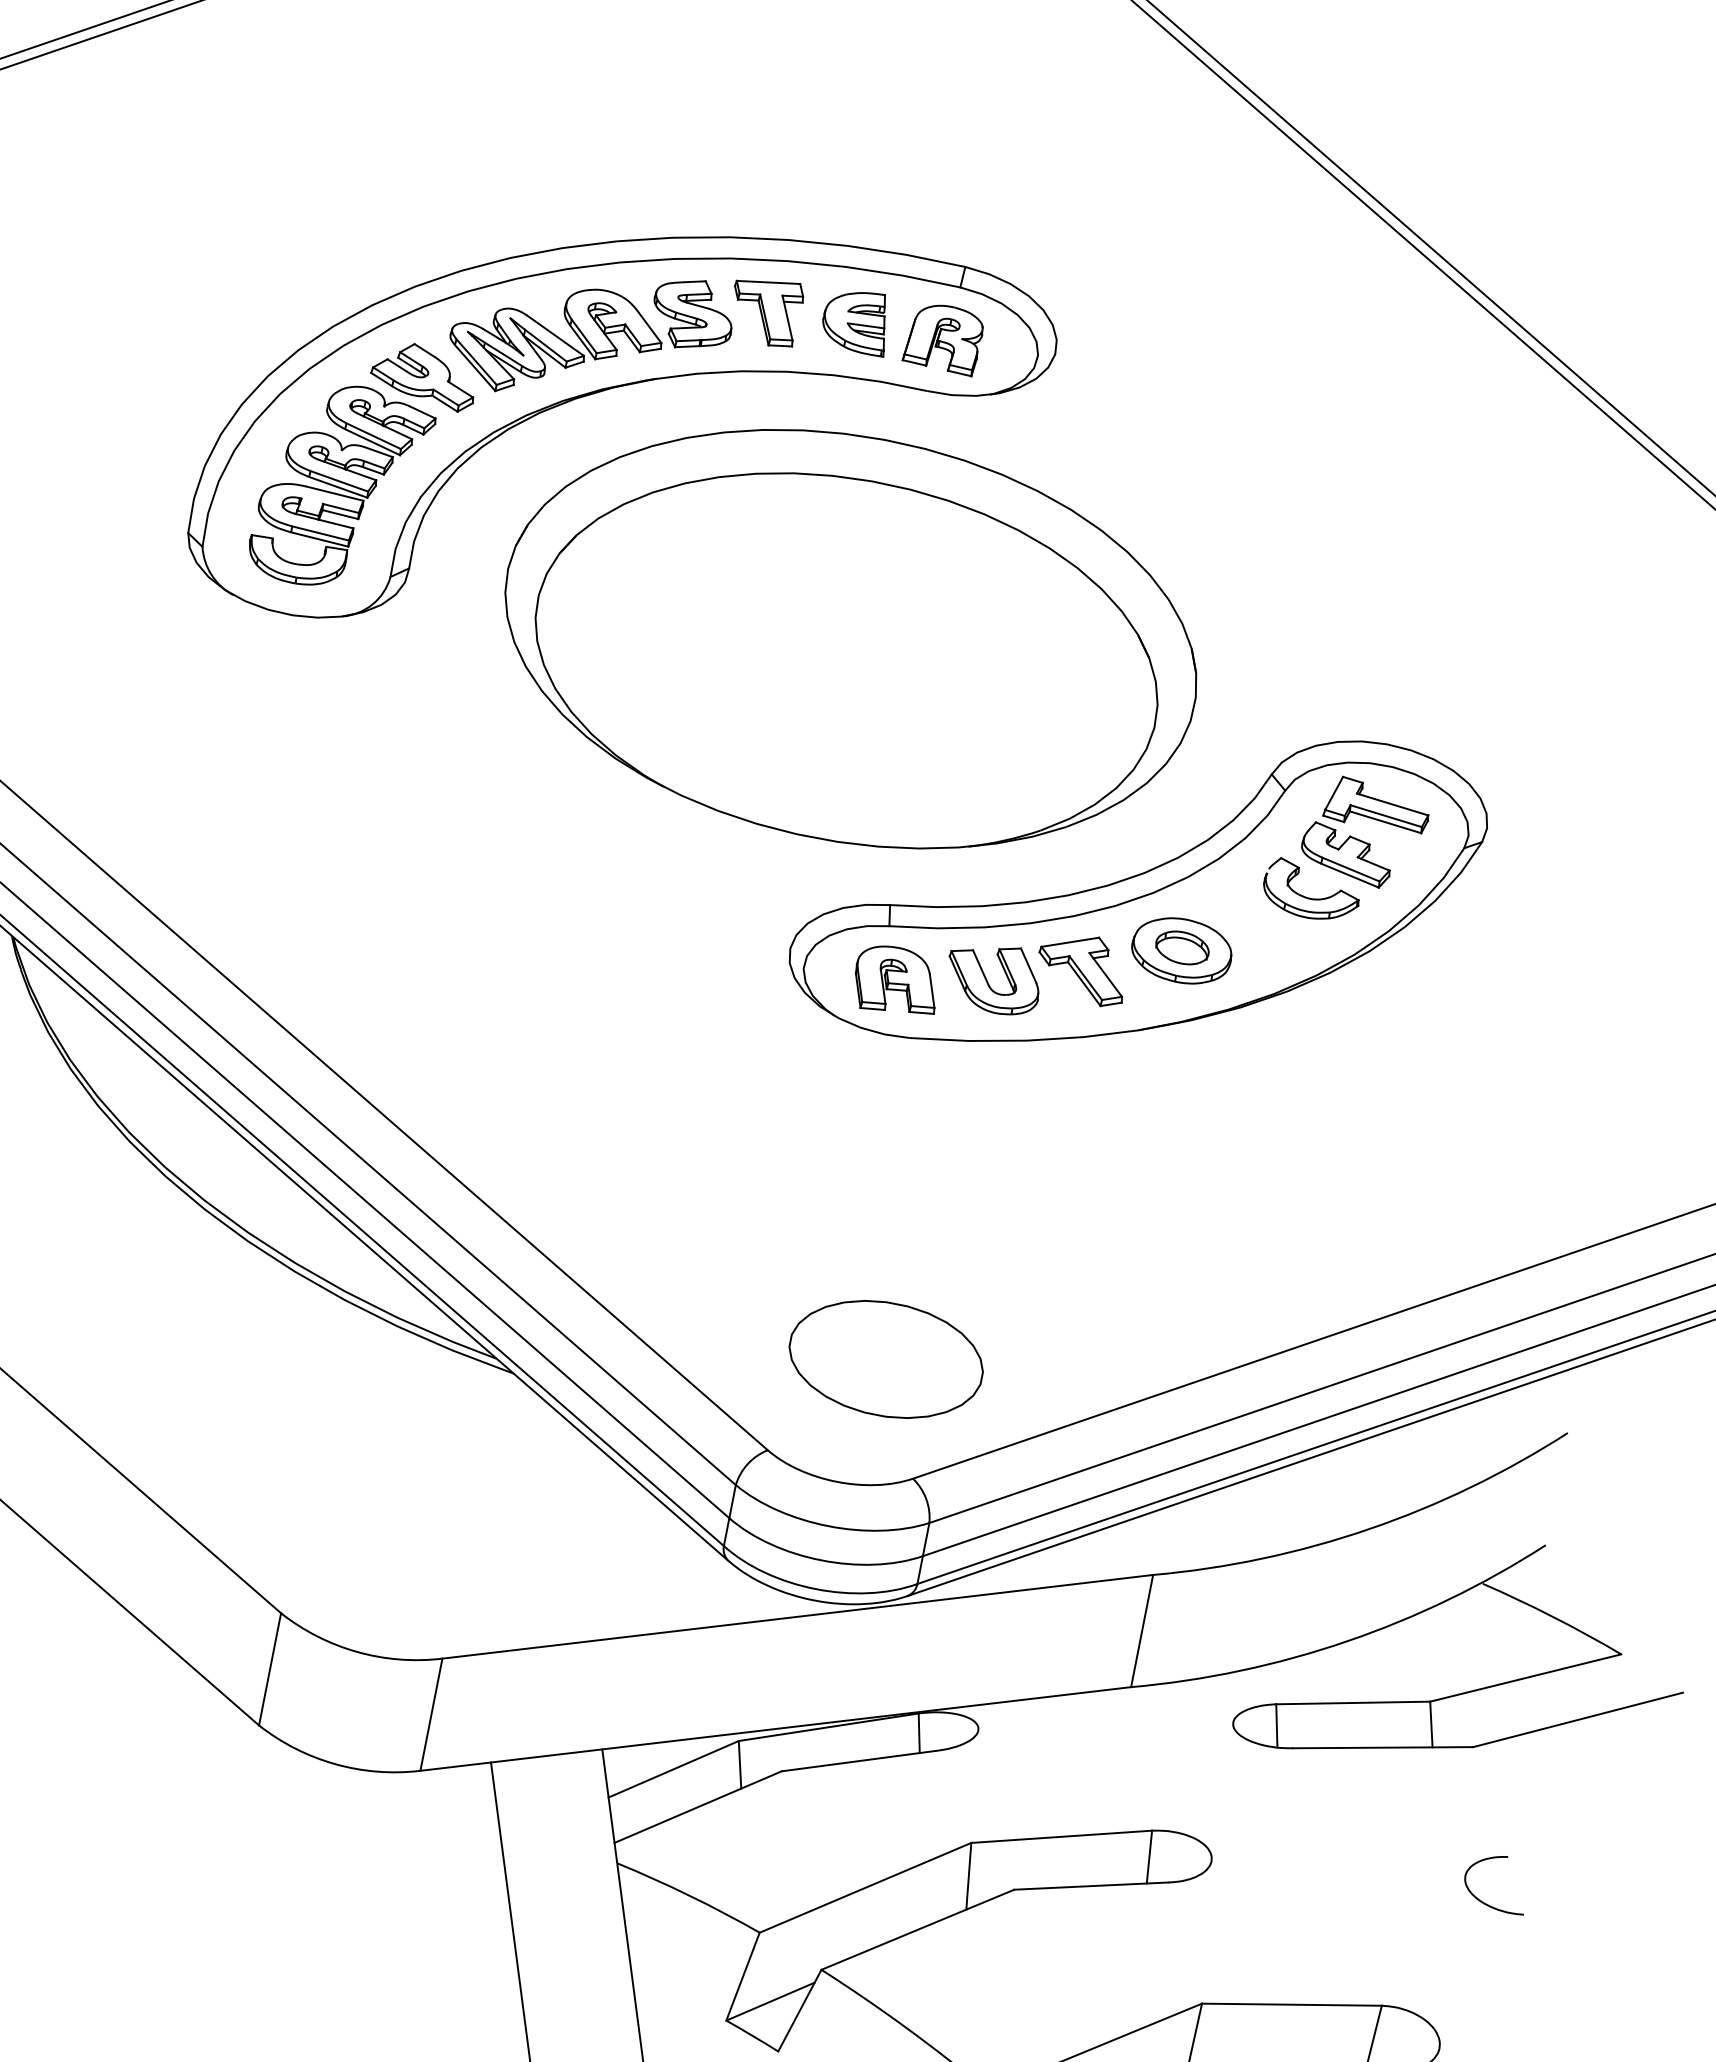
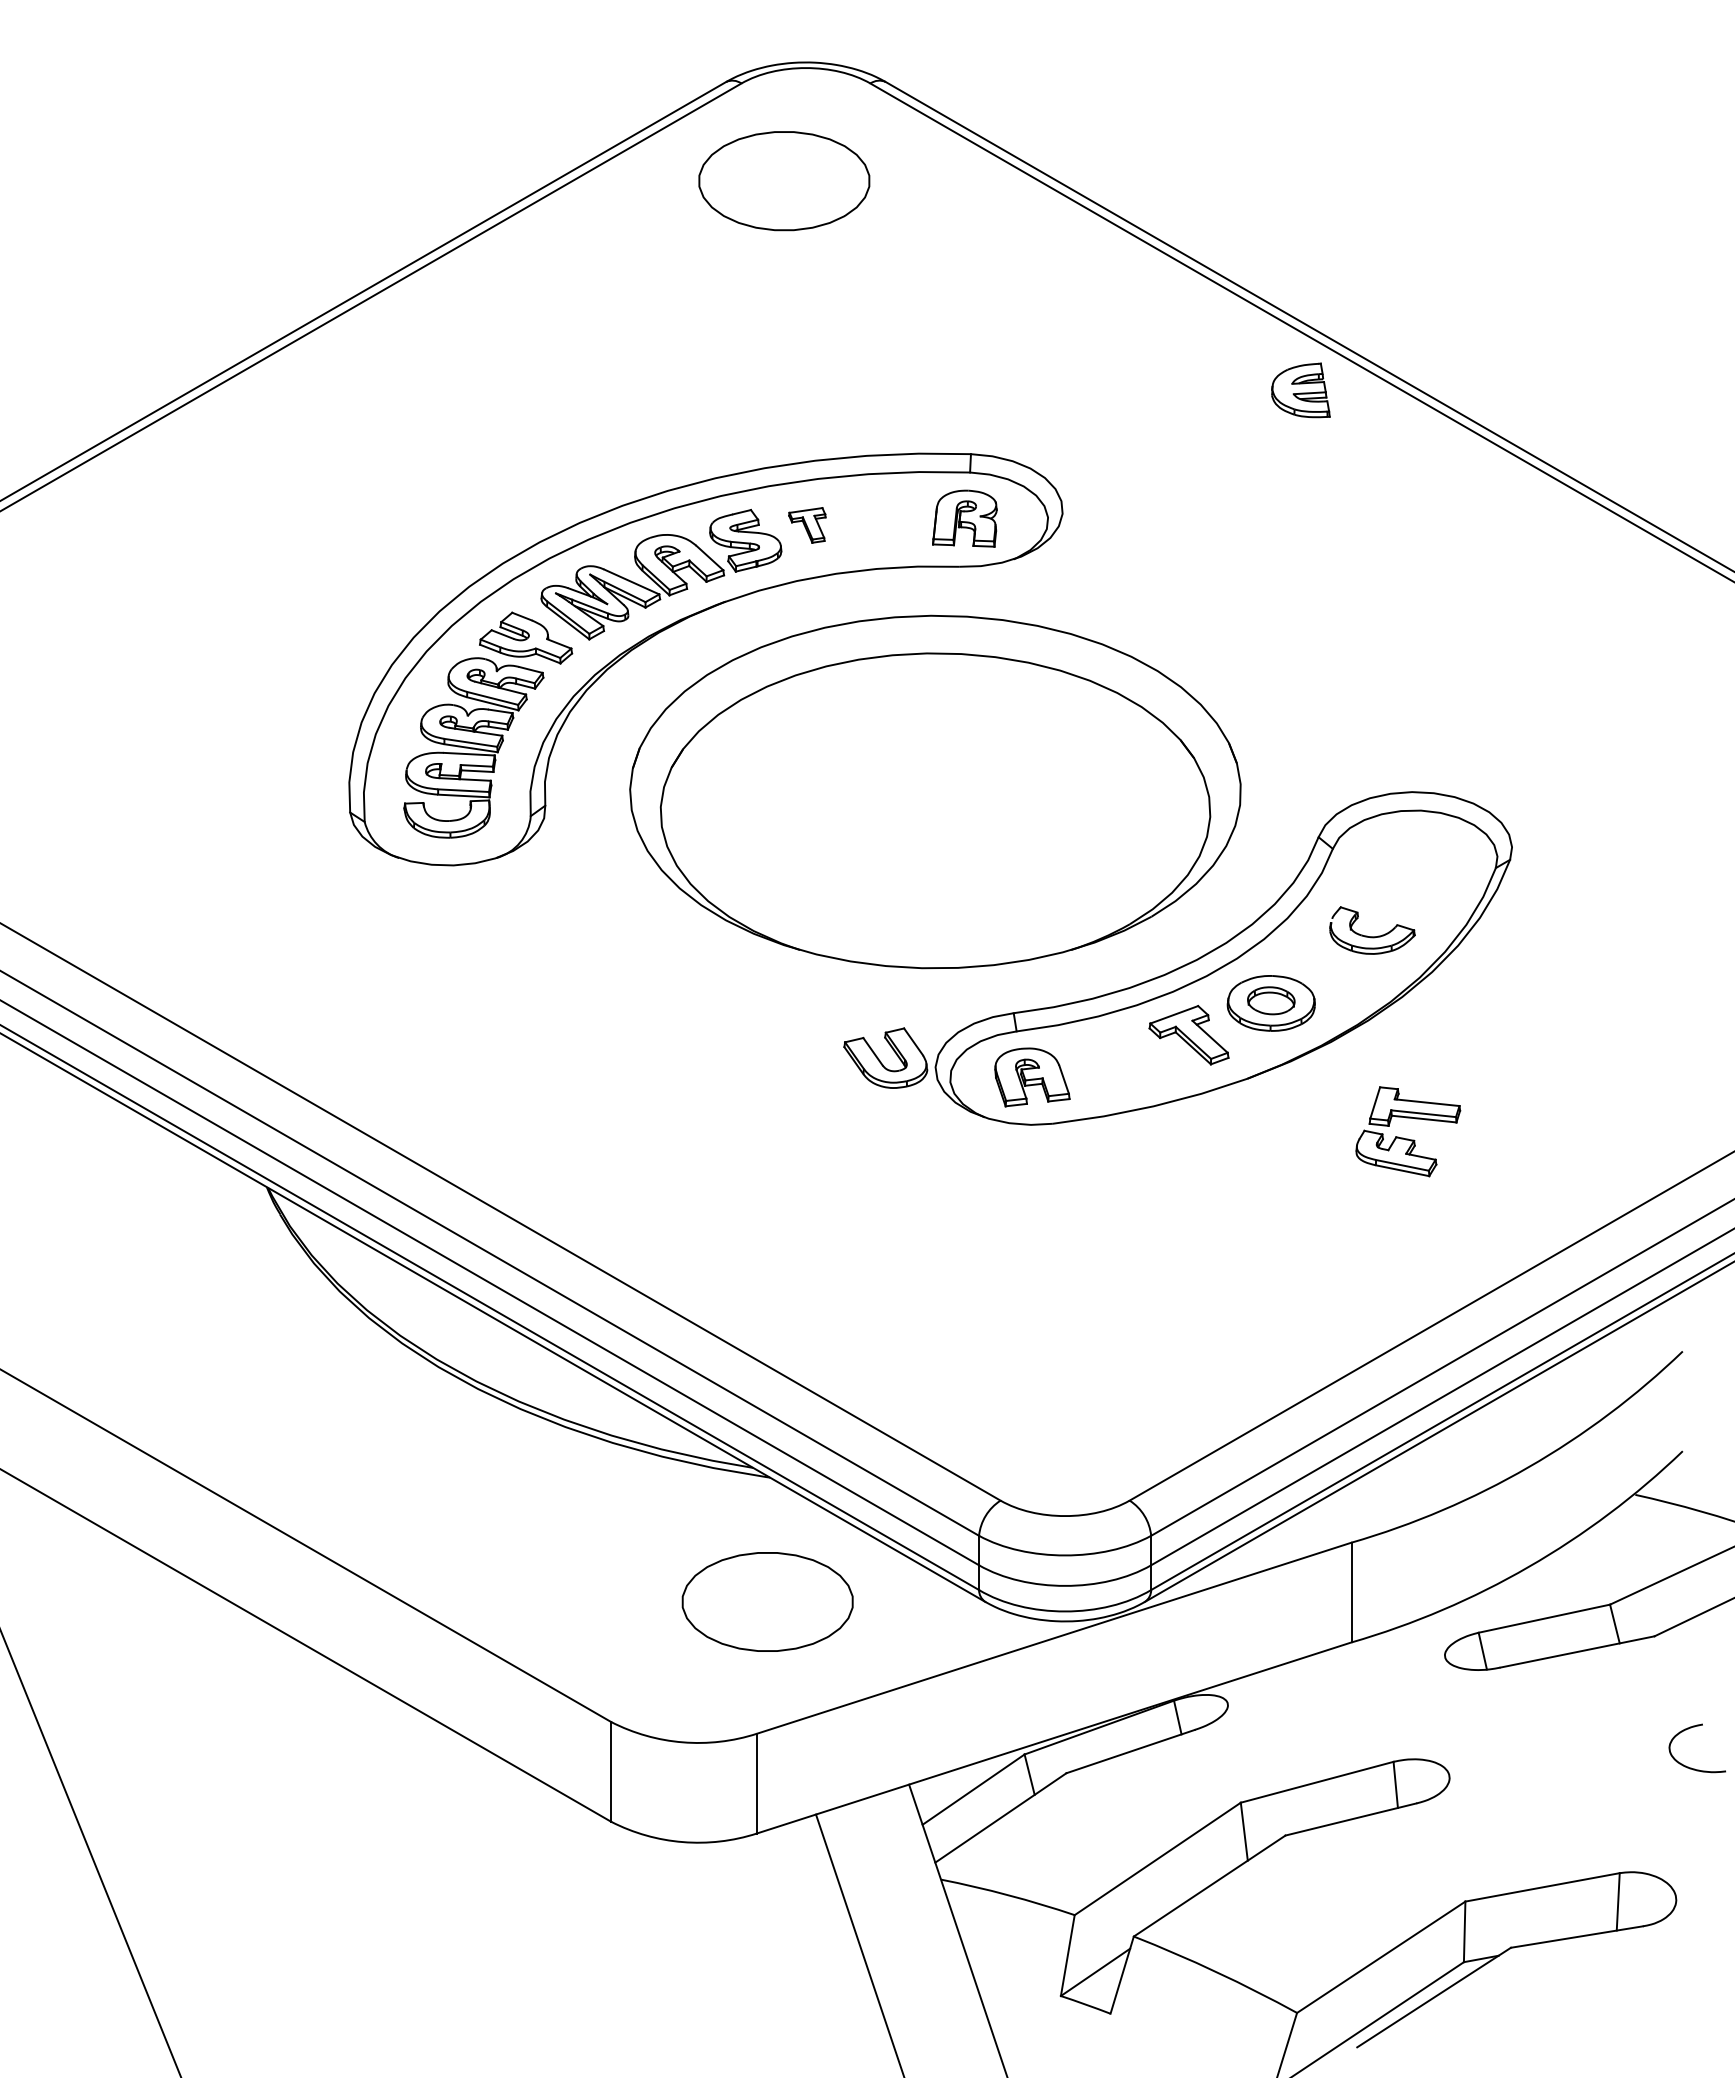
part: (765, 311) -> (807, 525), size x0.6
part: (856, 320) -> (1300, 390), moved
part: (1363, 840) -> (1408, 1138), moved
part: (993, 977) -> (885, 1057), moved
part: (886, 1358) -> (767, 1601), moved

